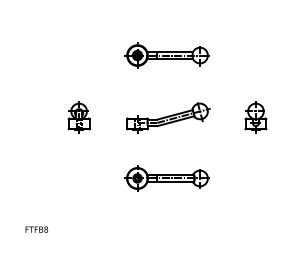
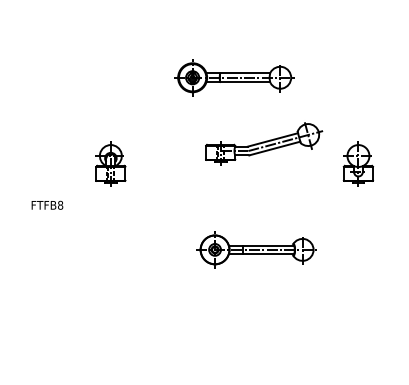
part: (168, 117) -> (264, 143), moved
part: (166, 178) -> (255, 249), moved
text: (36, 229) -> (46, 205), moved

